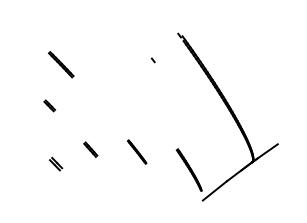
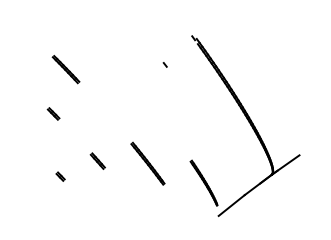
part: (136, 151) -> (147, 163), size x1.67
part: (56, 163) -> (60, 176), size x0.62

